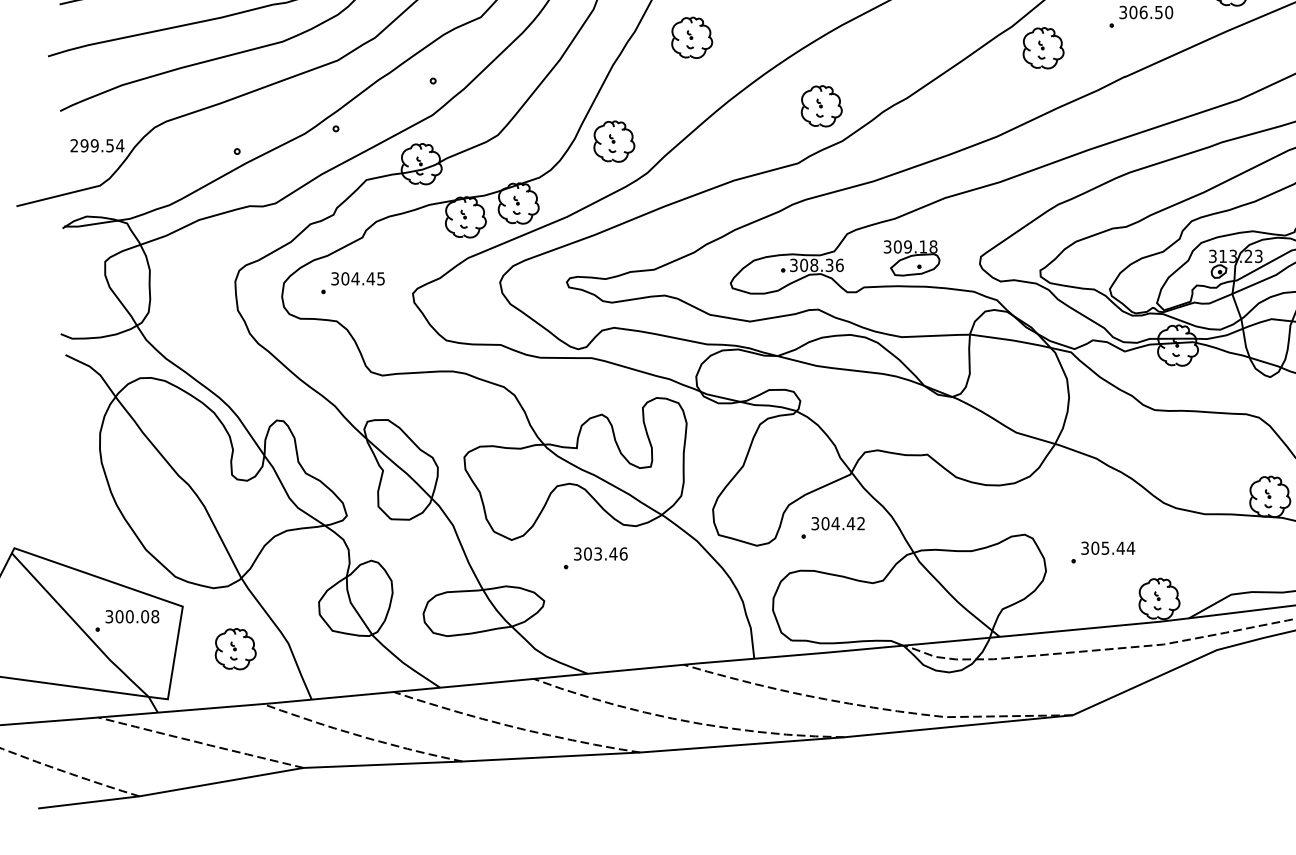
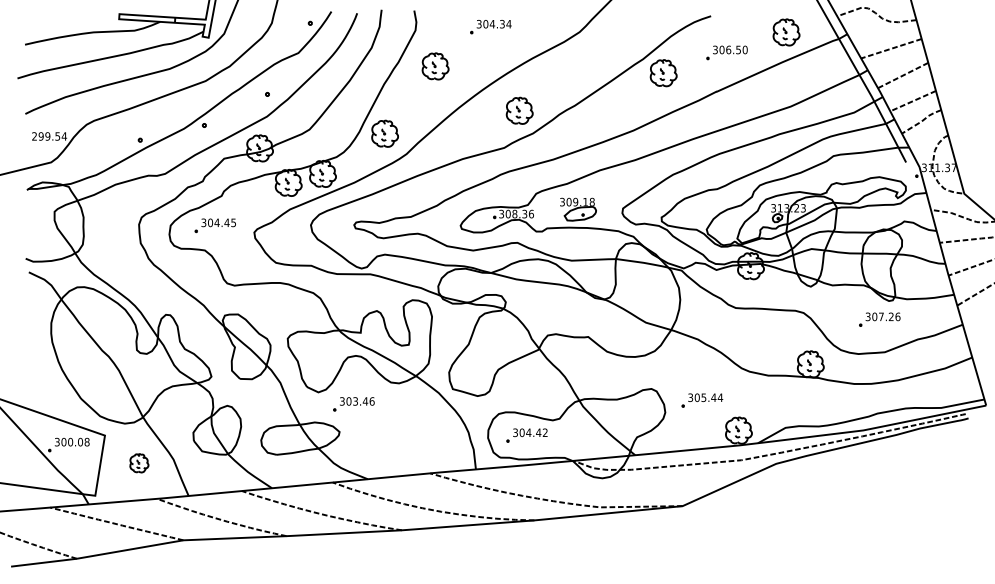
part: (832, 527) -> (526, 435), moved
part: (594, 558) -> (353, 404), moved
part: (235, 649) -> (139, 463), size x0.7

